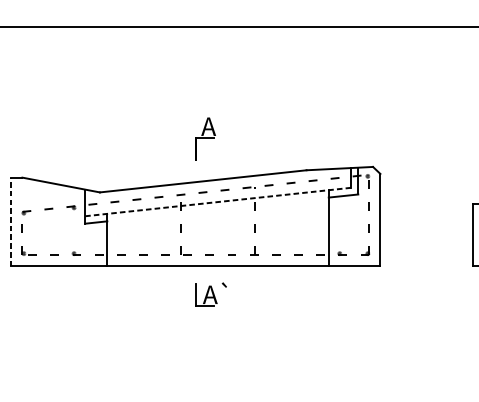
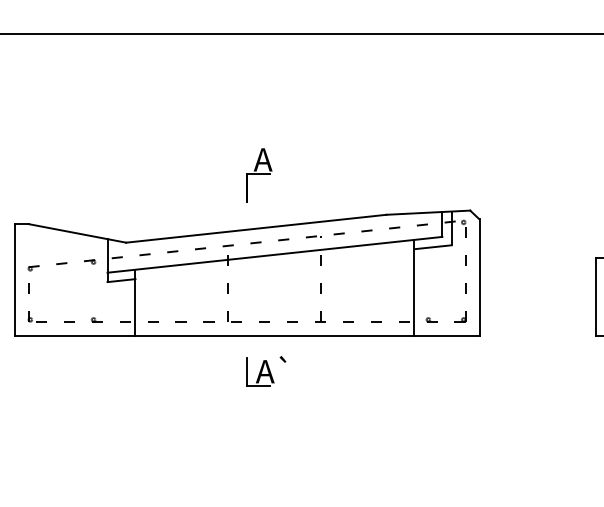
line: (218, 201) -> (275, 254), dashed -> solid
line: (11, 221) -> (14, 279), dashed -> solid

